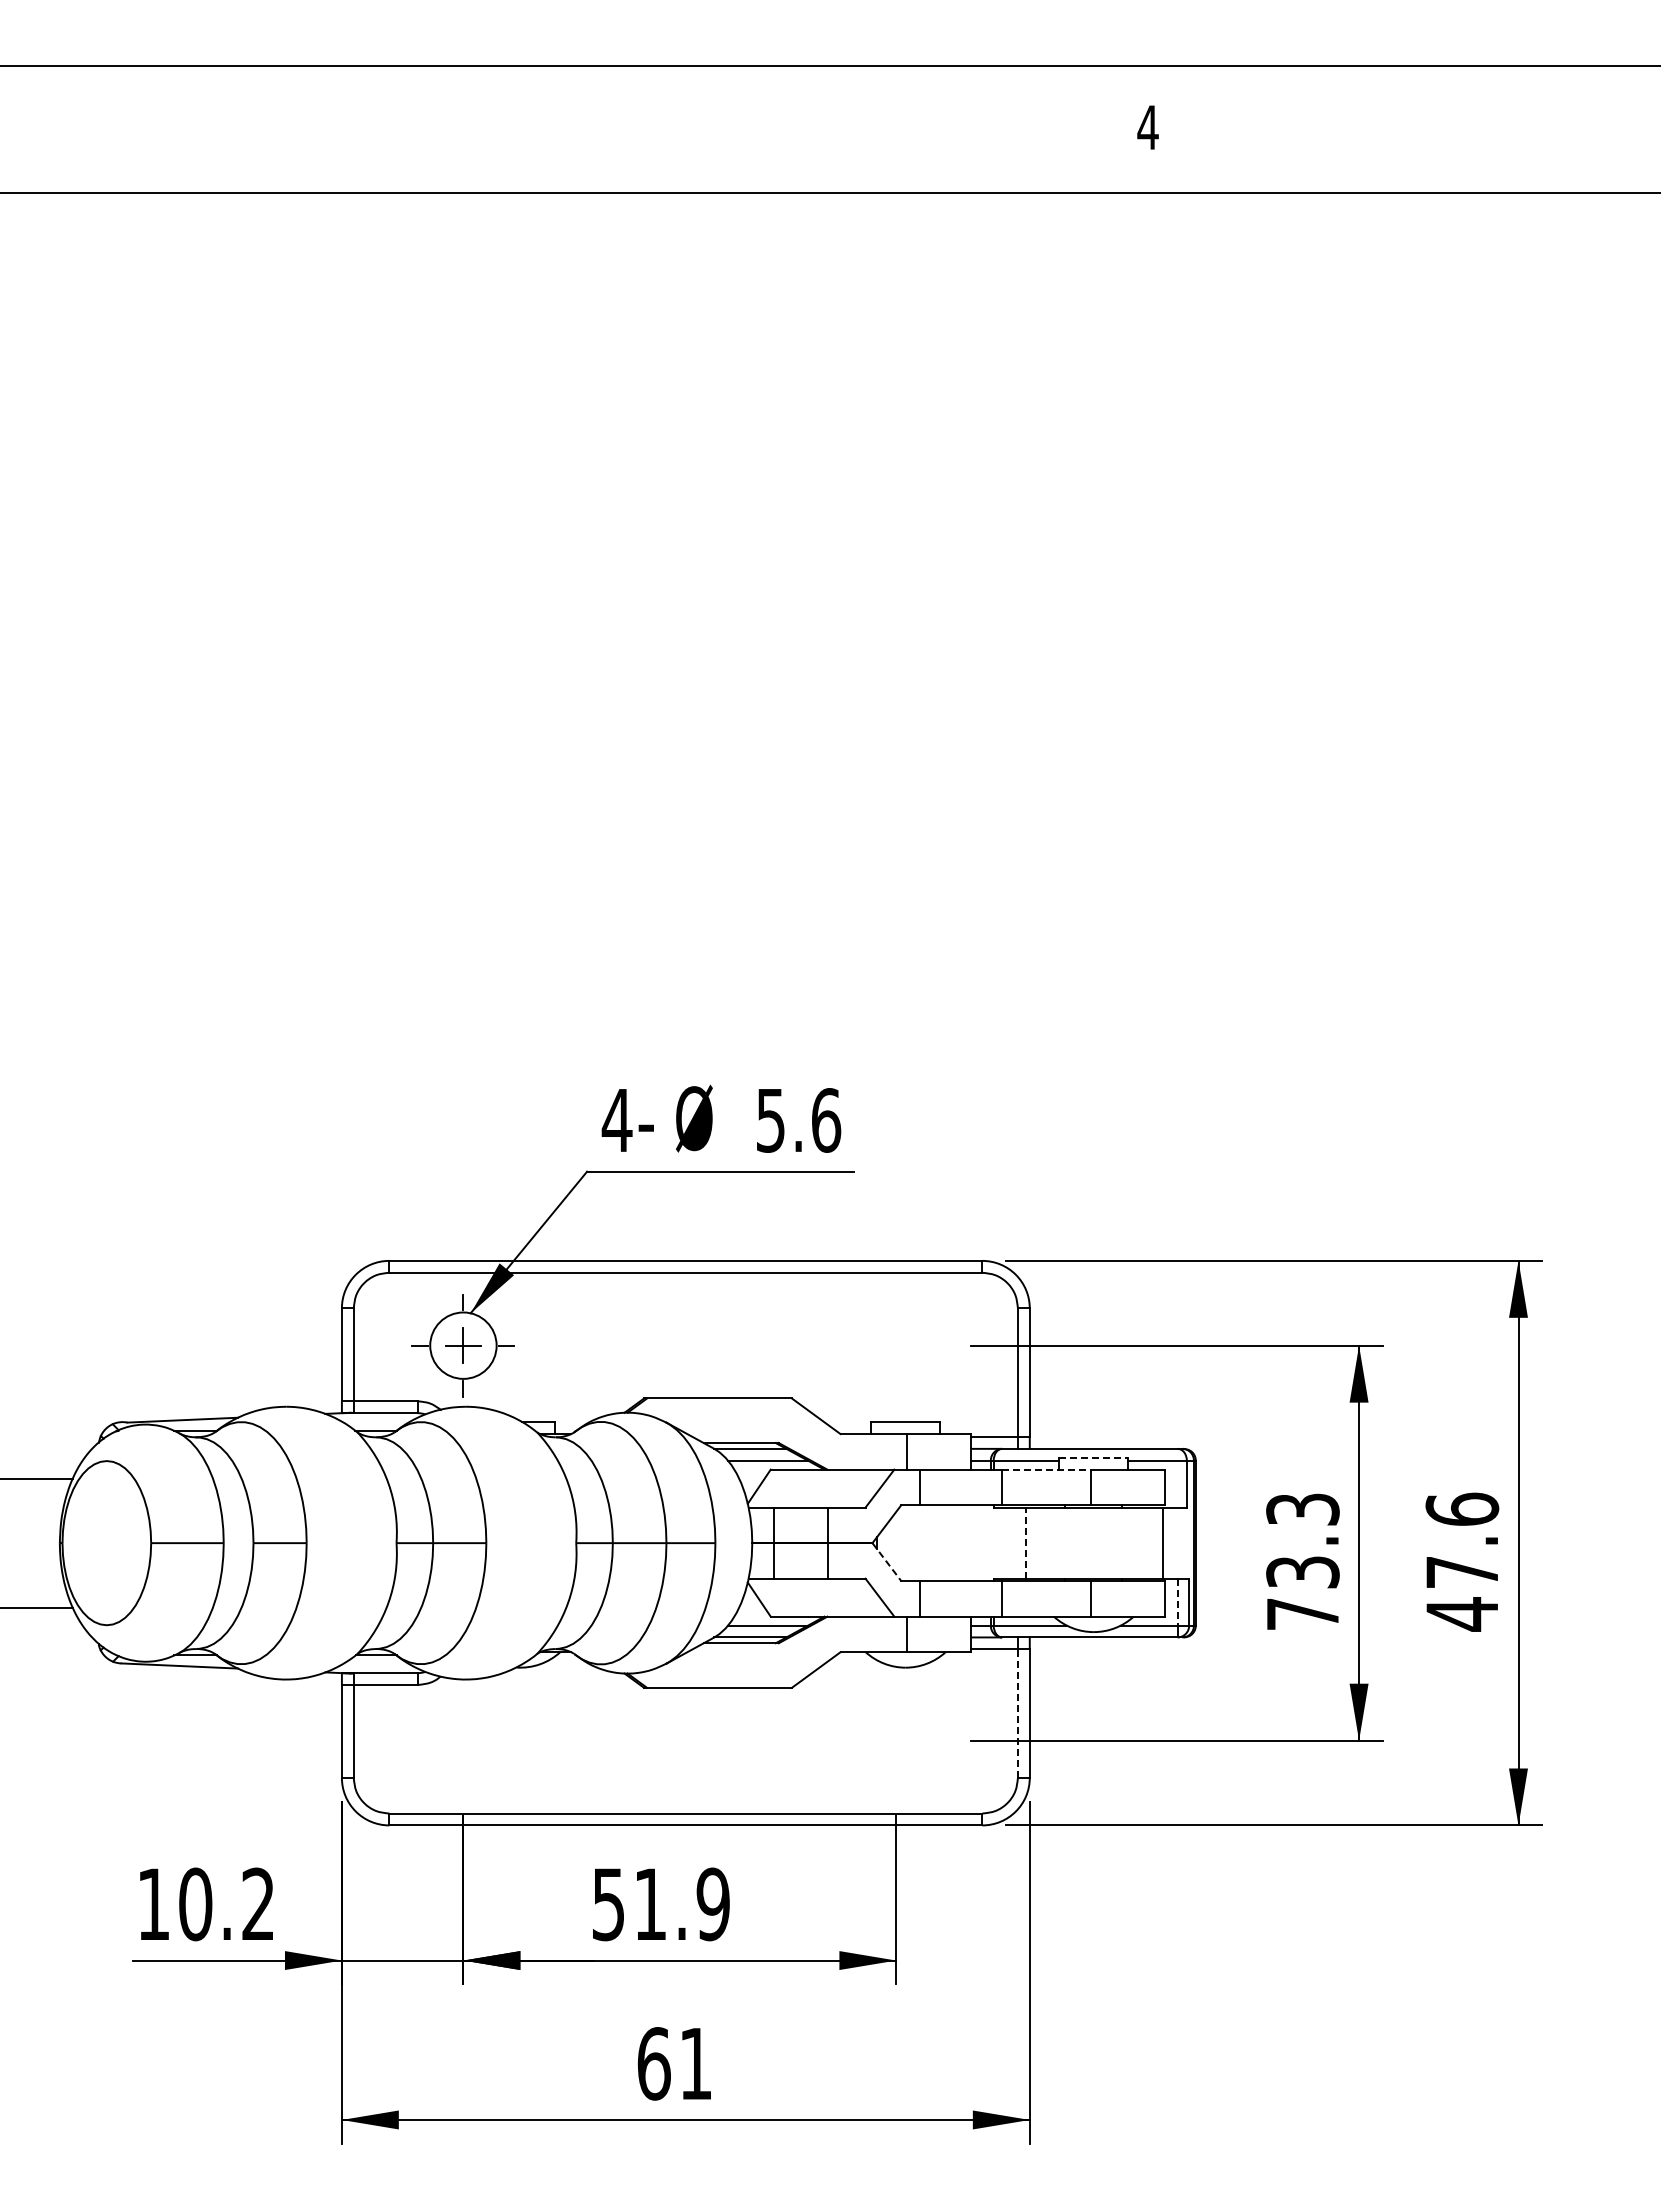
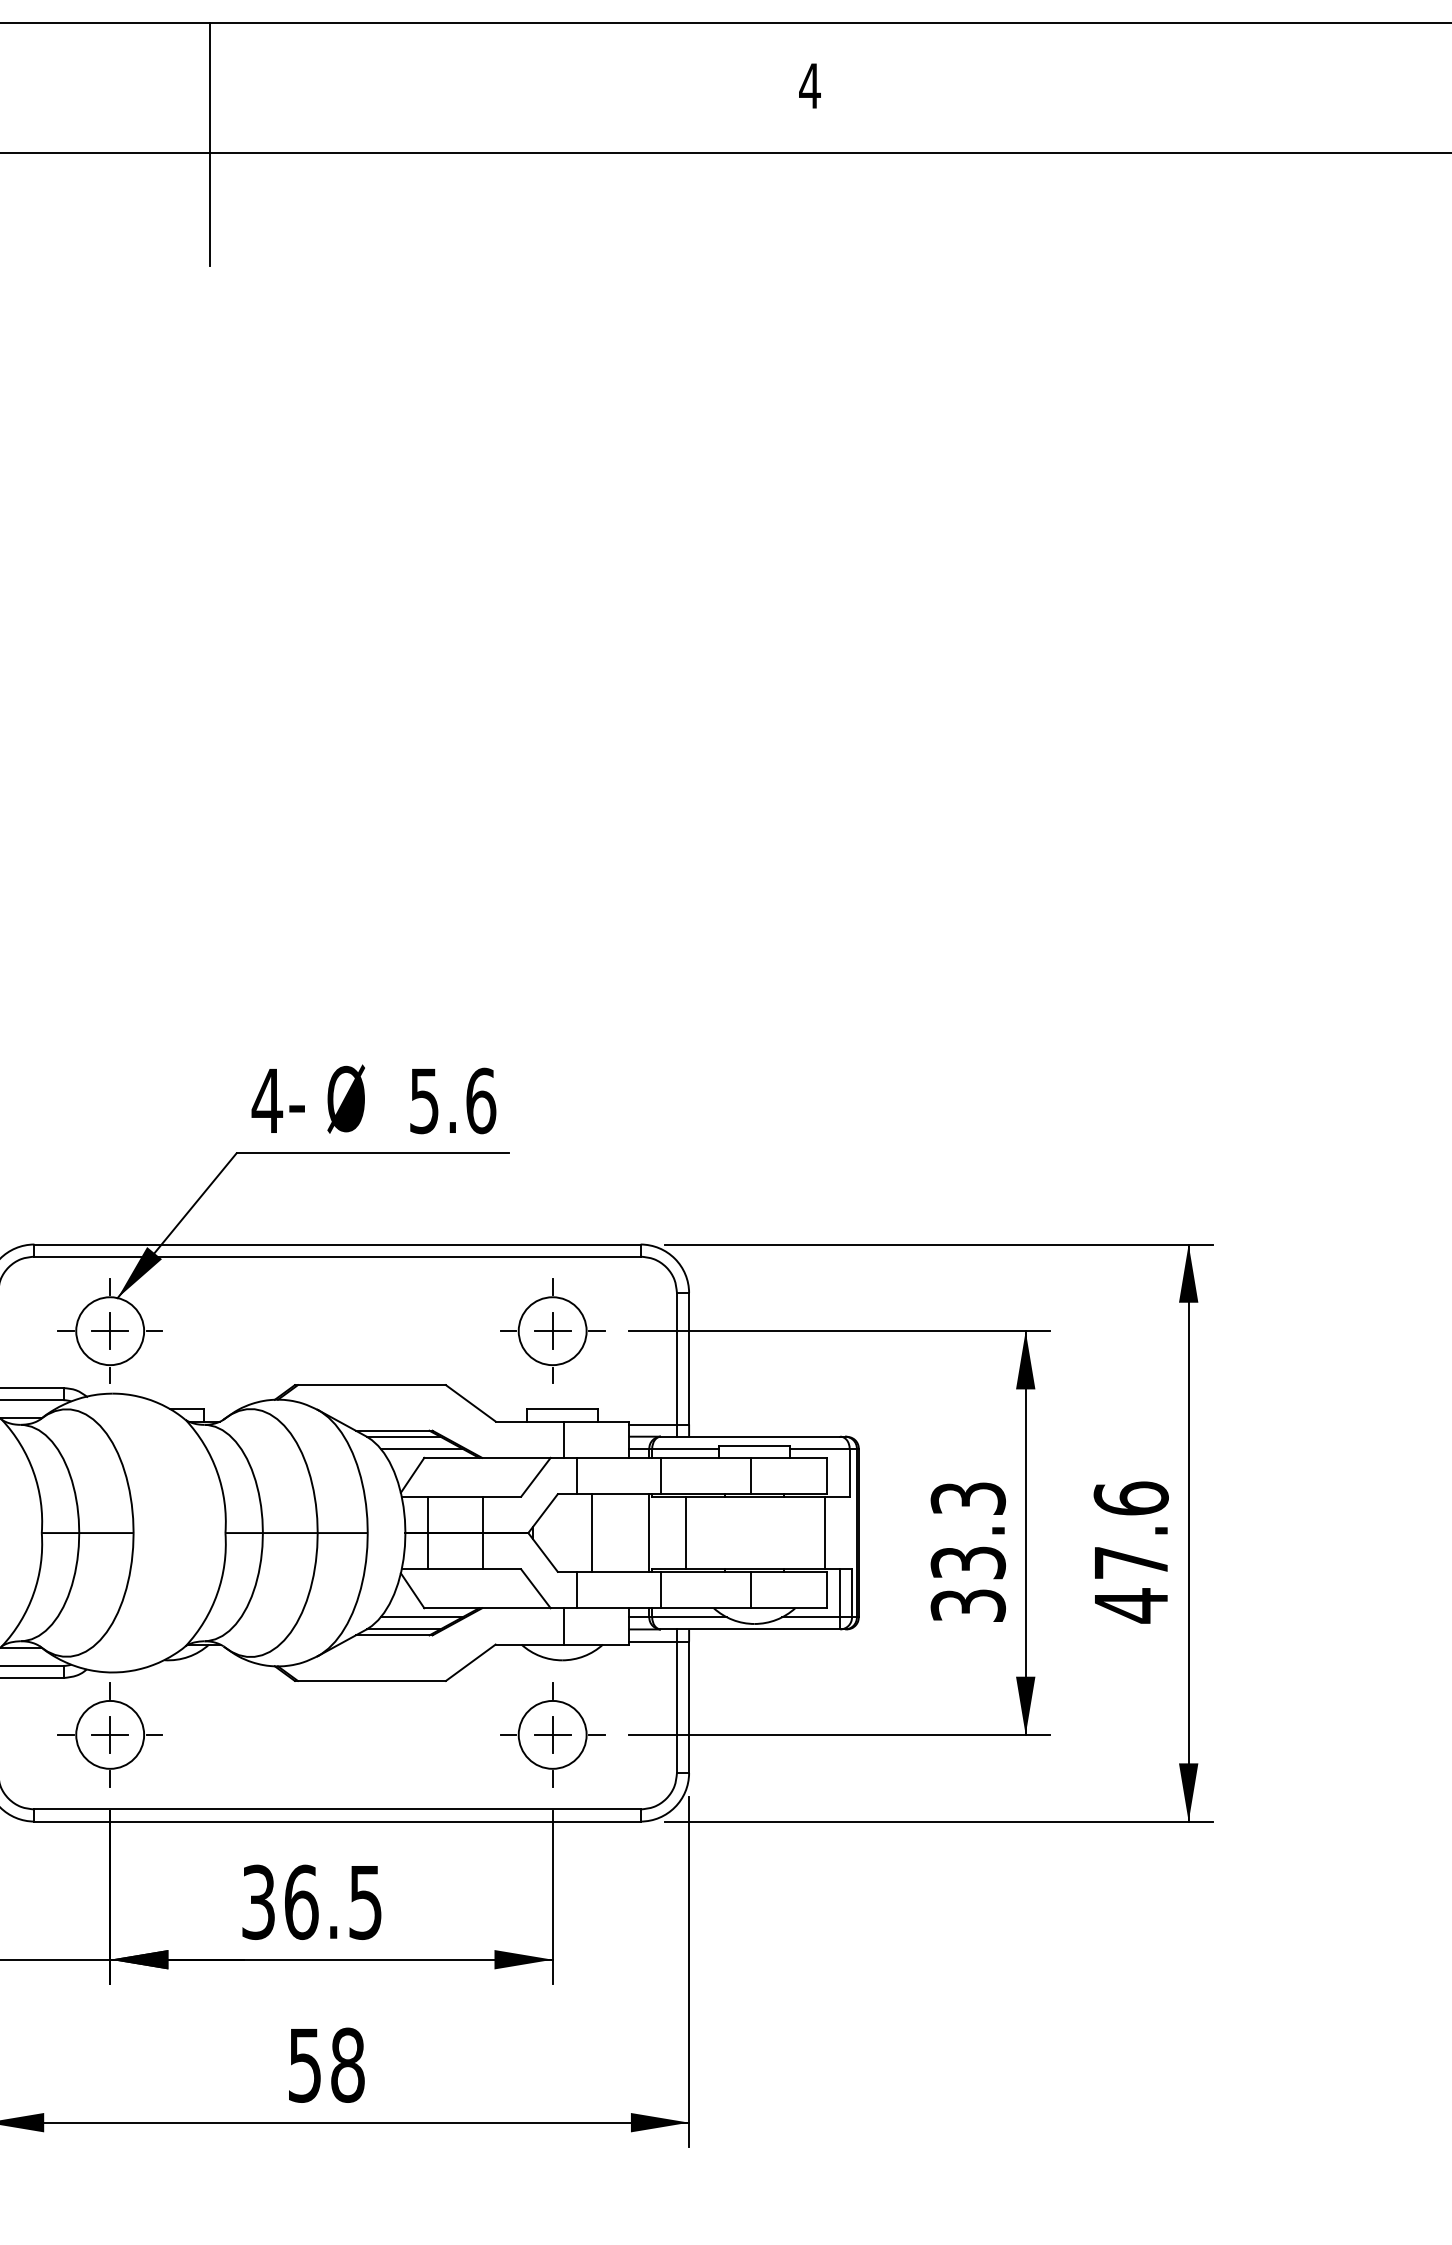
line: (561, 184) -> (210, 144), added
part: (895, 1345) -> (551, 1331), added
line: (1093, 1457) -> (754, 1445), dashed -> solid
line: (1046, 1469) -> (706, 1457), dashed -> solid
line: (934, 1543) -> (591, 1533), added
line: (990, 1543) -> (648, 1533), added
line: (1026, 1543) -> (685, 1533), dashed -> solid
line: (886, 1562) -> (542, 1552), dashed -> solid
line: (1177, 1602) -> (840, 1593), dashed -> solid
text: (1302, 1614) -> (967, 1605), 73.3 -> 33.3
line: (1017, 1713) -> (676, 1707), dashed -> solid
part: (462, 1740) -> (109, 1734), added
part: (895, 1740) -> (551, 1734), added
text: (661, 1904) -> (312, 1902), 51.9 -> 36.5
text: (674, 2063) -> (325, 2064), 61 -> 58

